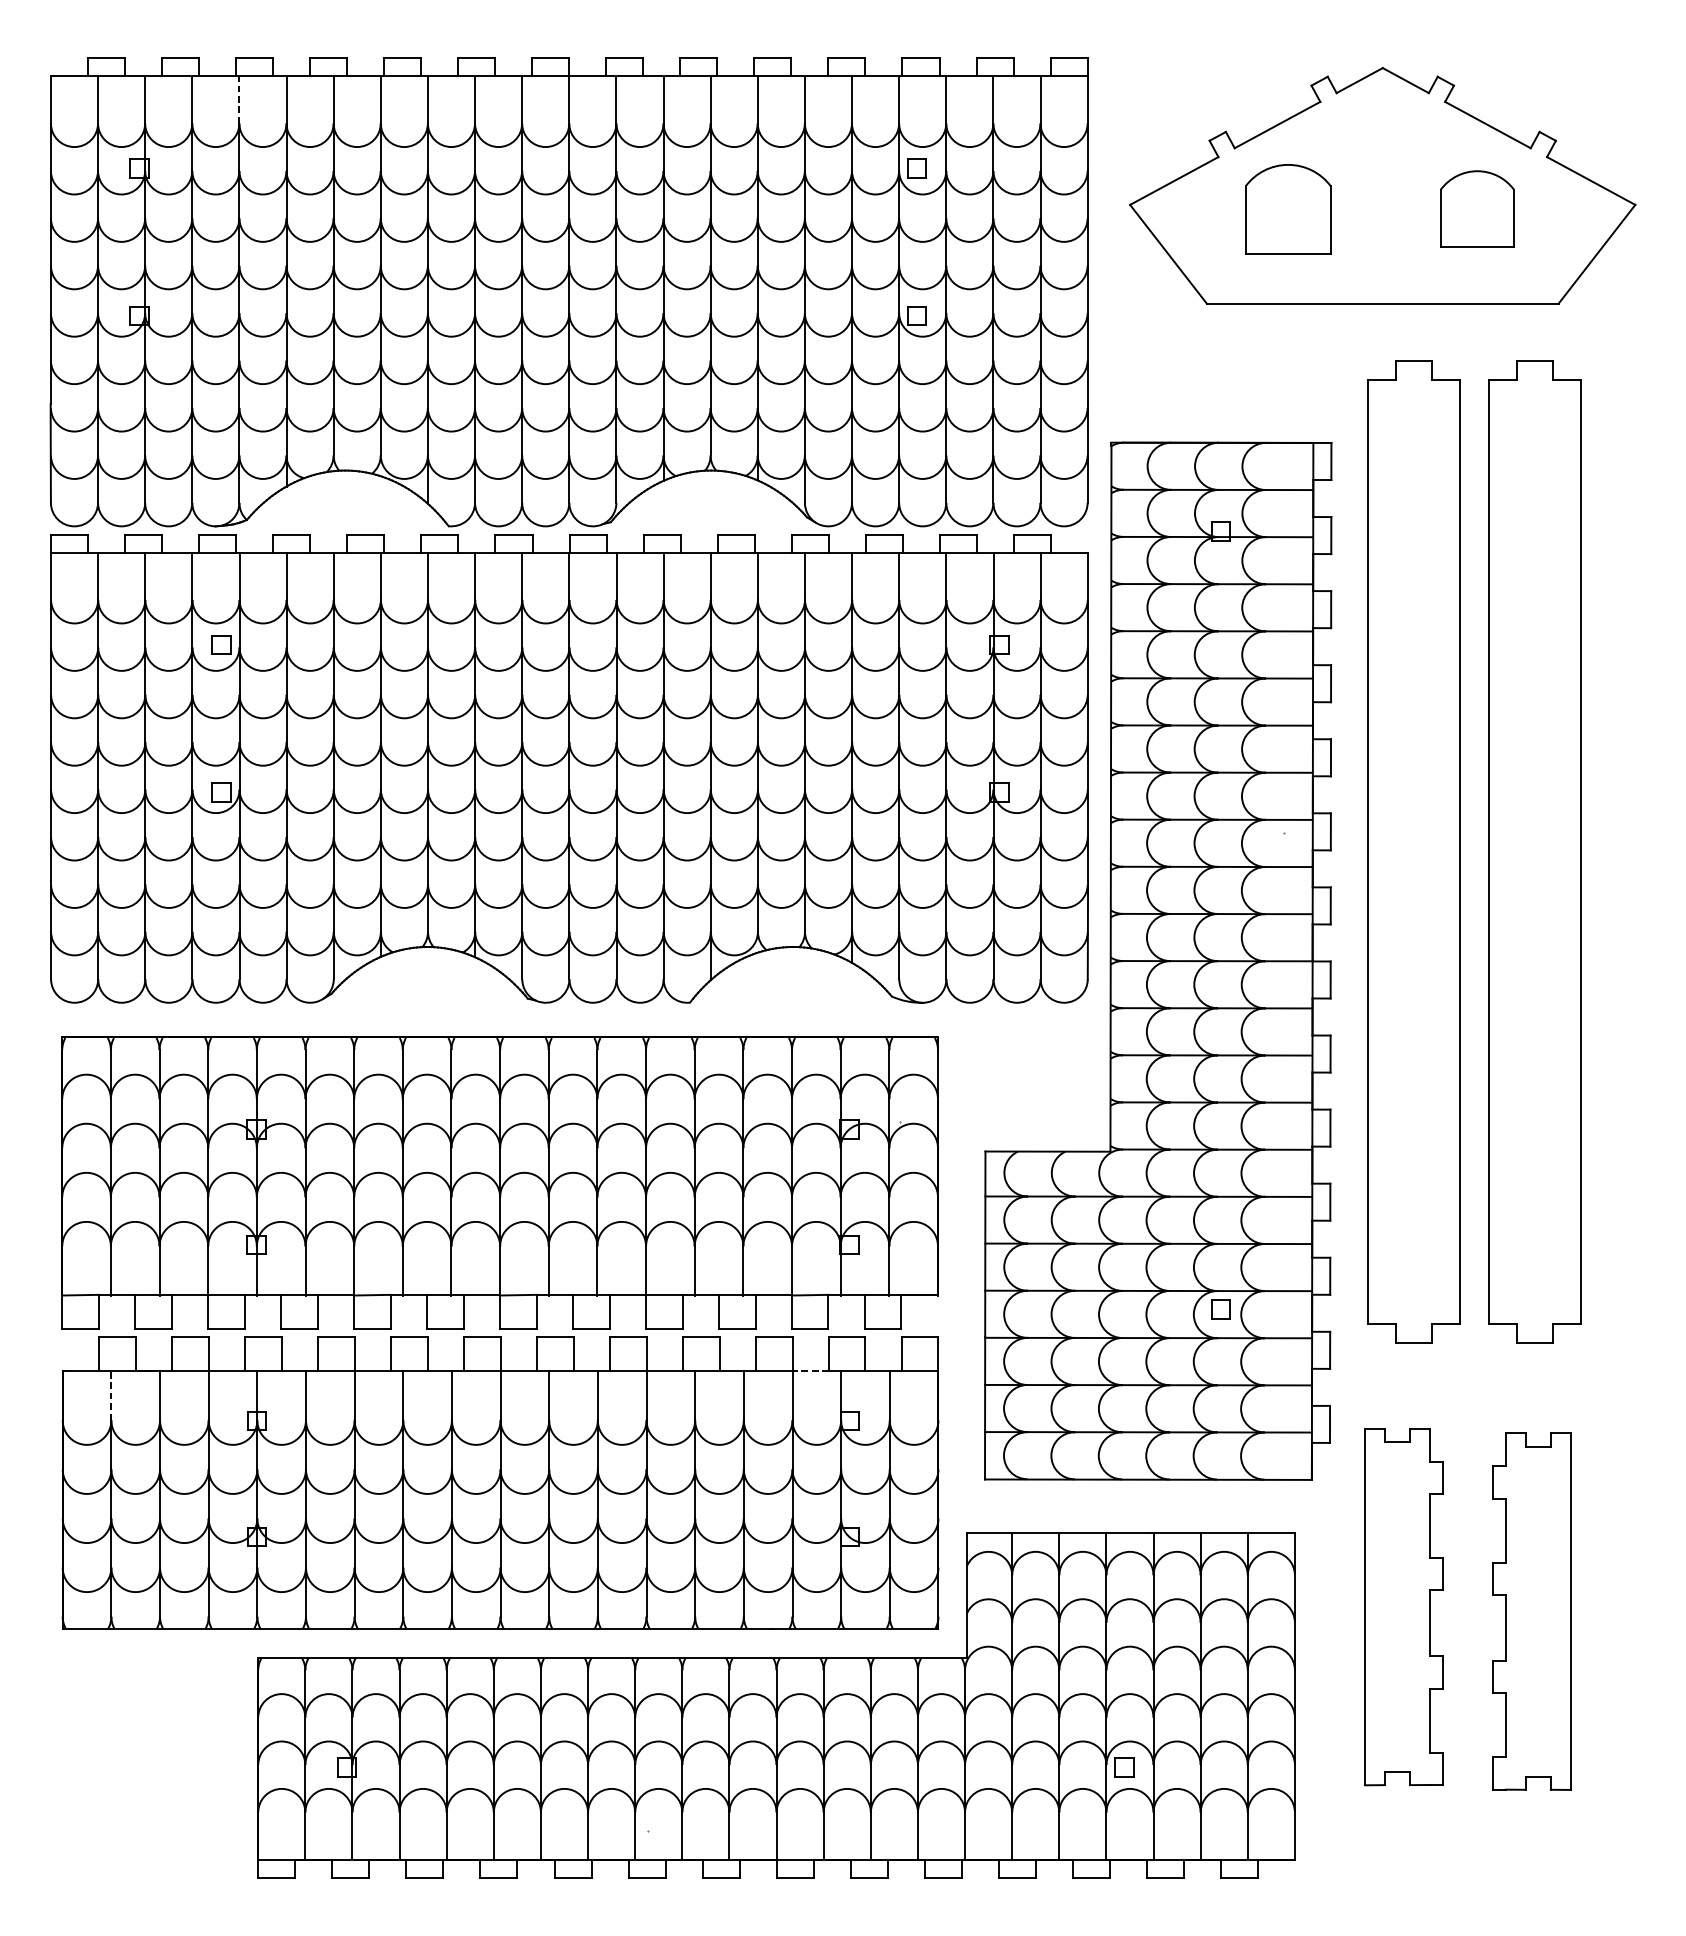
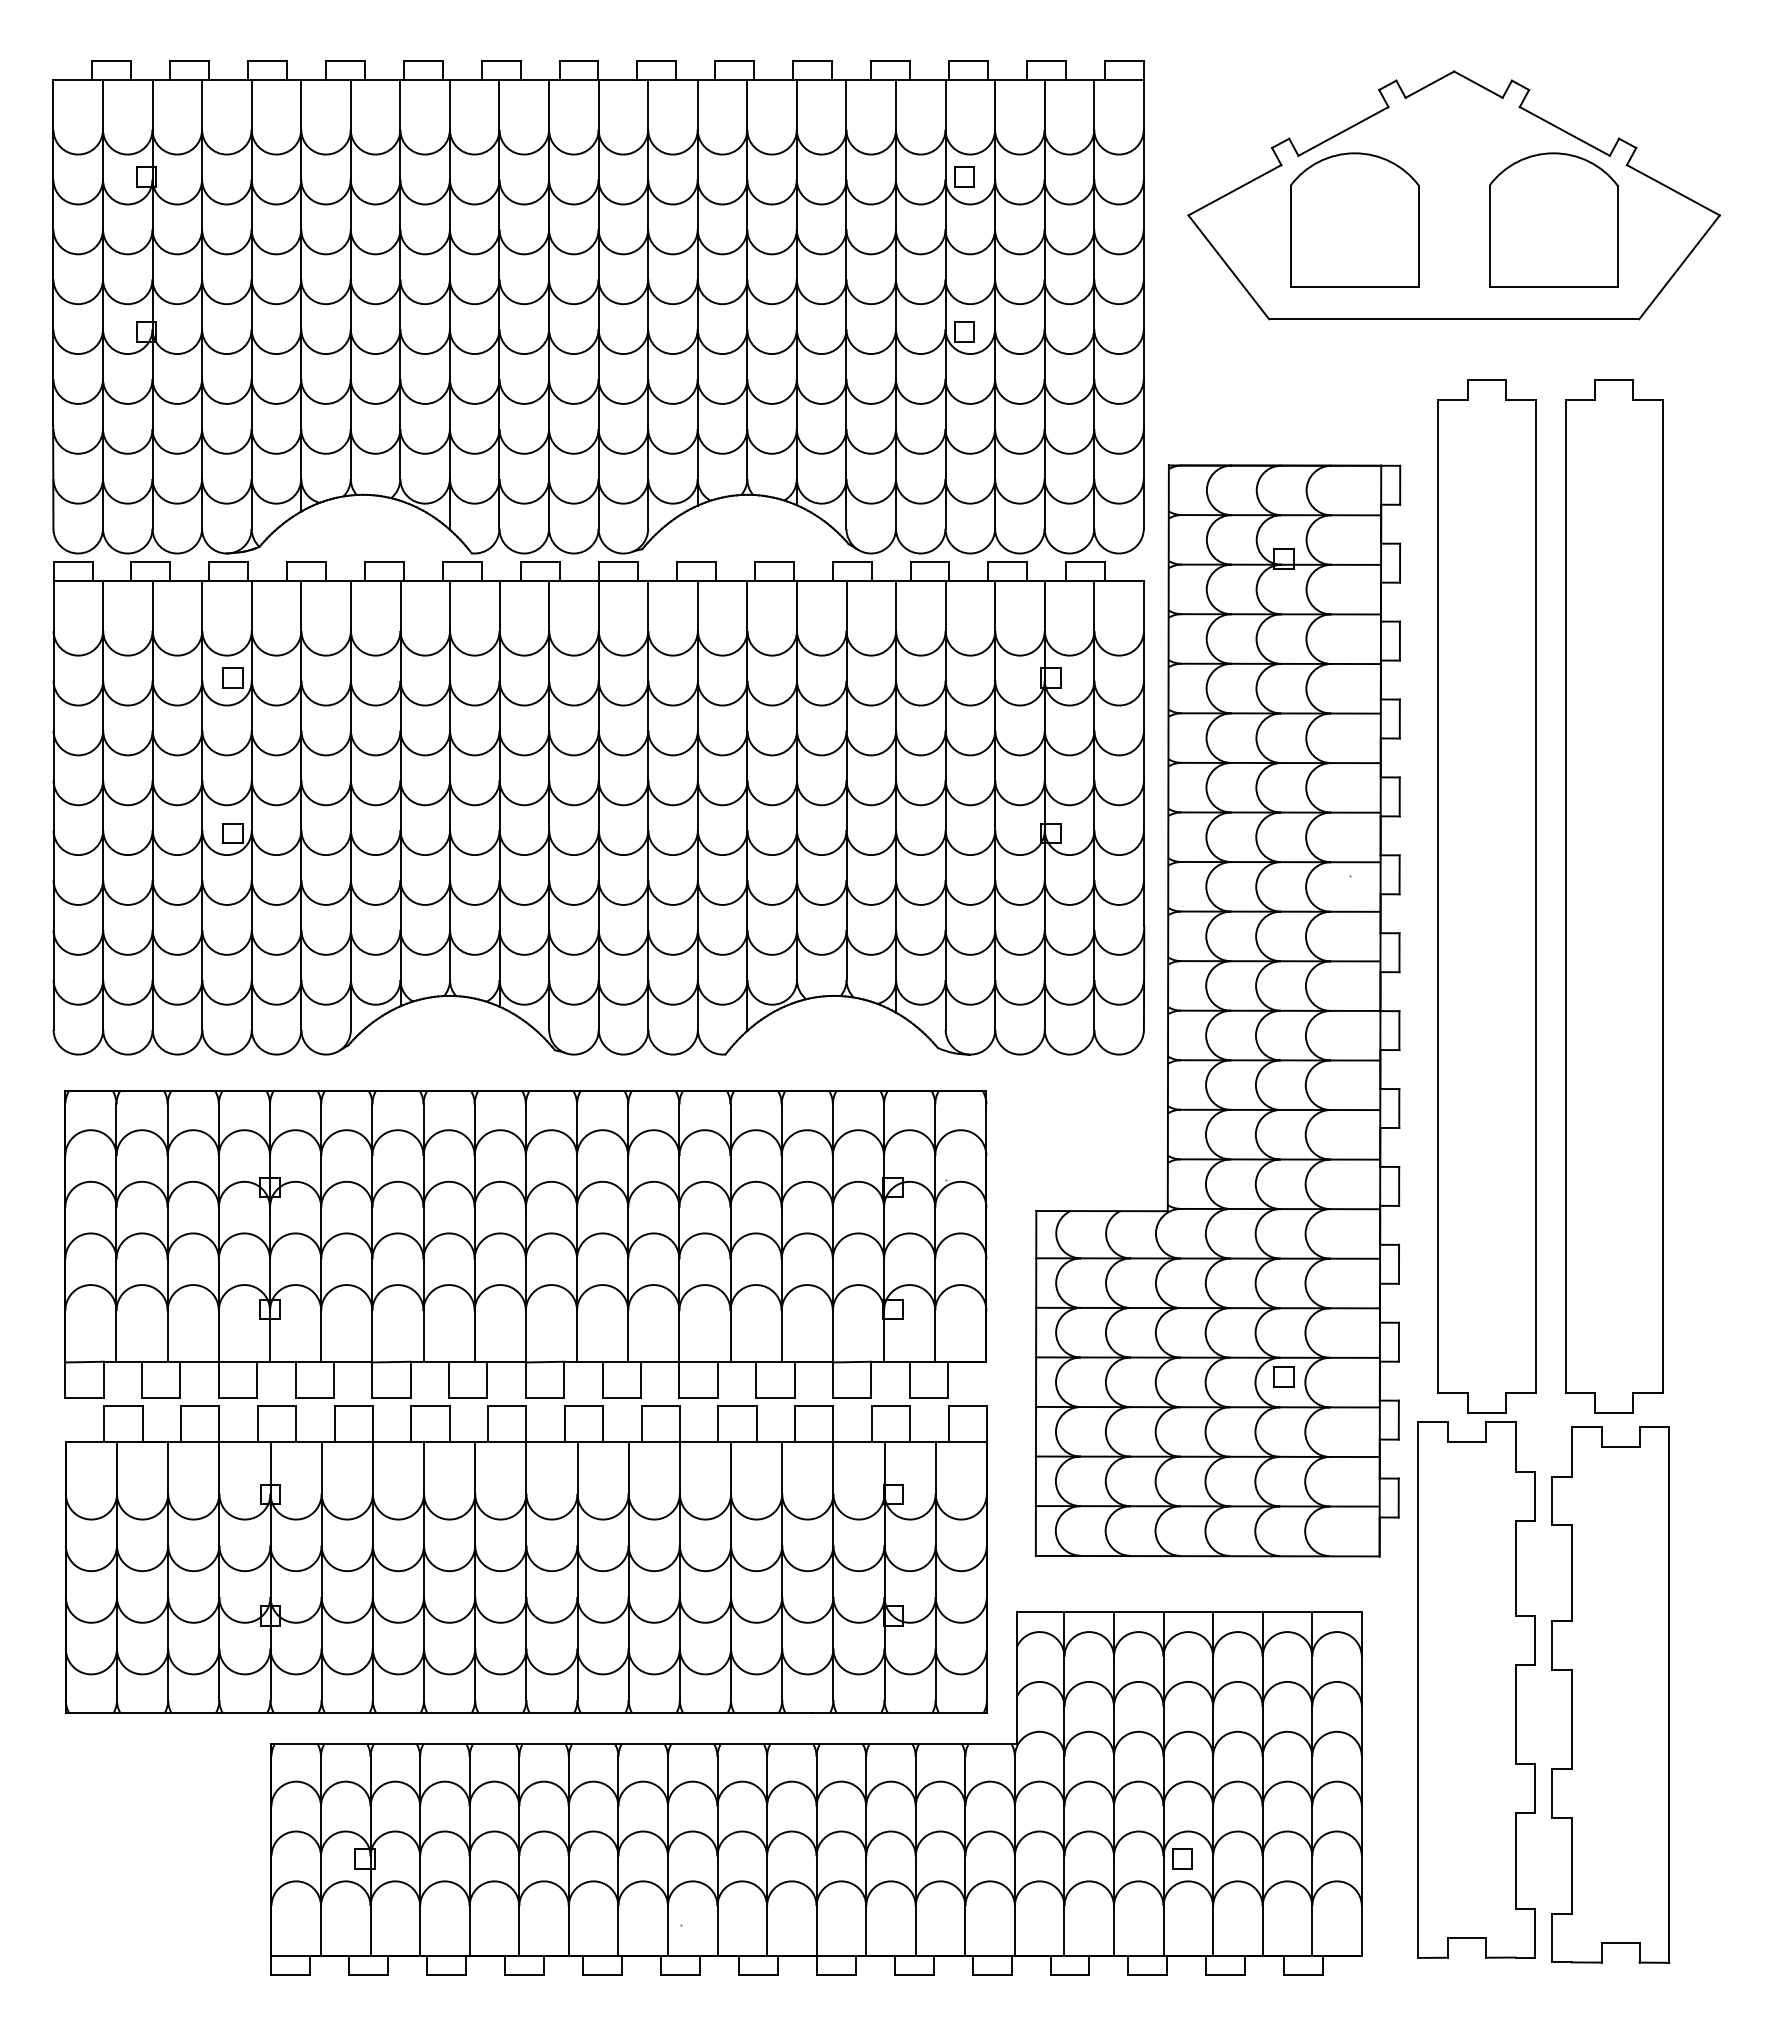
line: (239, 100) -> (251, 105), dashed -> solid
part: (1287, 208) -> (1354, 219), size x1.43
part: (1477, 208) -> (1553, 219), size x1.67
line: (810, 1371) -> (852, 1442), dashed -> solid
line: (110, 1395) -> (116, 1467), dashed -> solid
part: (1403, 1606) -> (1476, 1689), size x1.43
part: (1531, 1611) -> (1610, 1694), size x1.43

